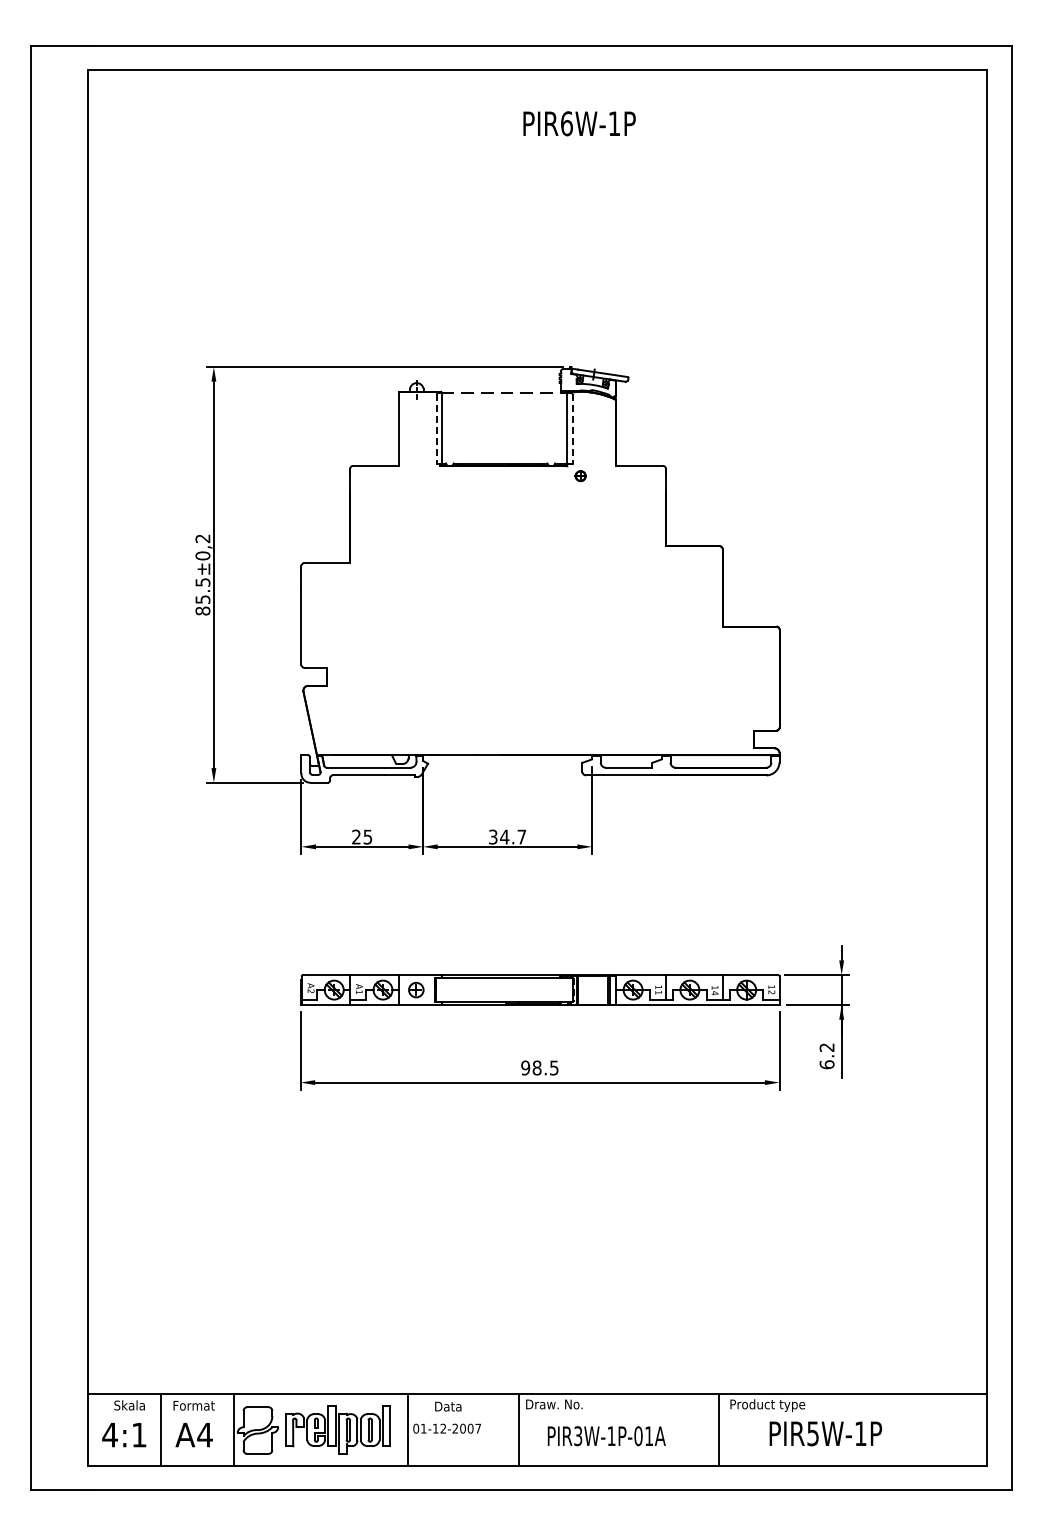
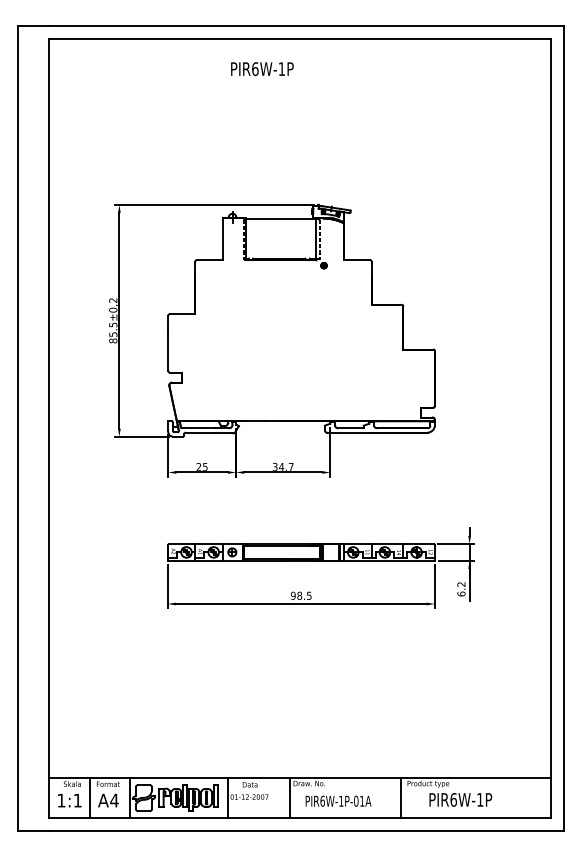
text: (579, 122) -> (262, 68), moved
line: (504, 393) -> (281, 219), dashed -> solid
text: (812, 1433) -> (453, 799), PIR5W-1P -> PIR6W-1P
text: (110, 1434) -> (61, 800), 4:1 -> 1:1
text: (577, 1434) -> (322, 800), PIR3W-1P-01A -> PIR6W-1P-01A

